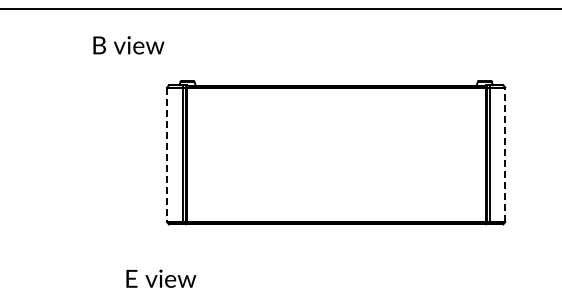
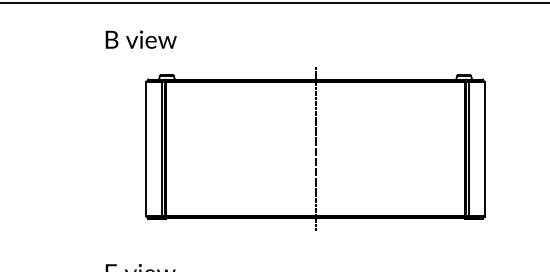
text: (128, 45) -> (140, 39), moved
line: (336, 154) -> (315, 148), added
line: (505, 154) -> (484, 148), dashed -> solid
line: (167, 155) -> (146, 149), dashed -> solid

